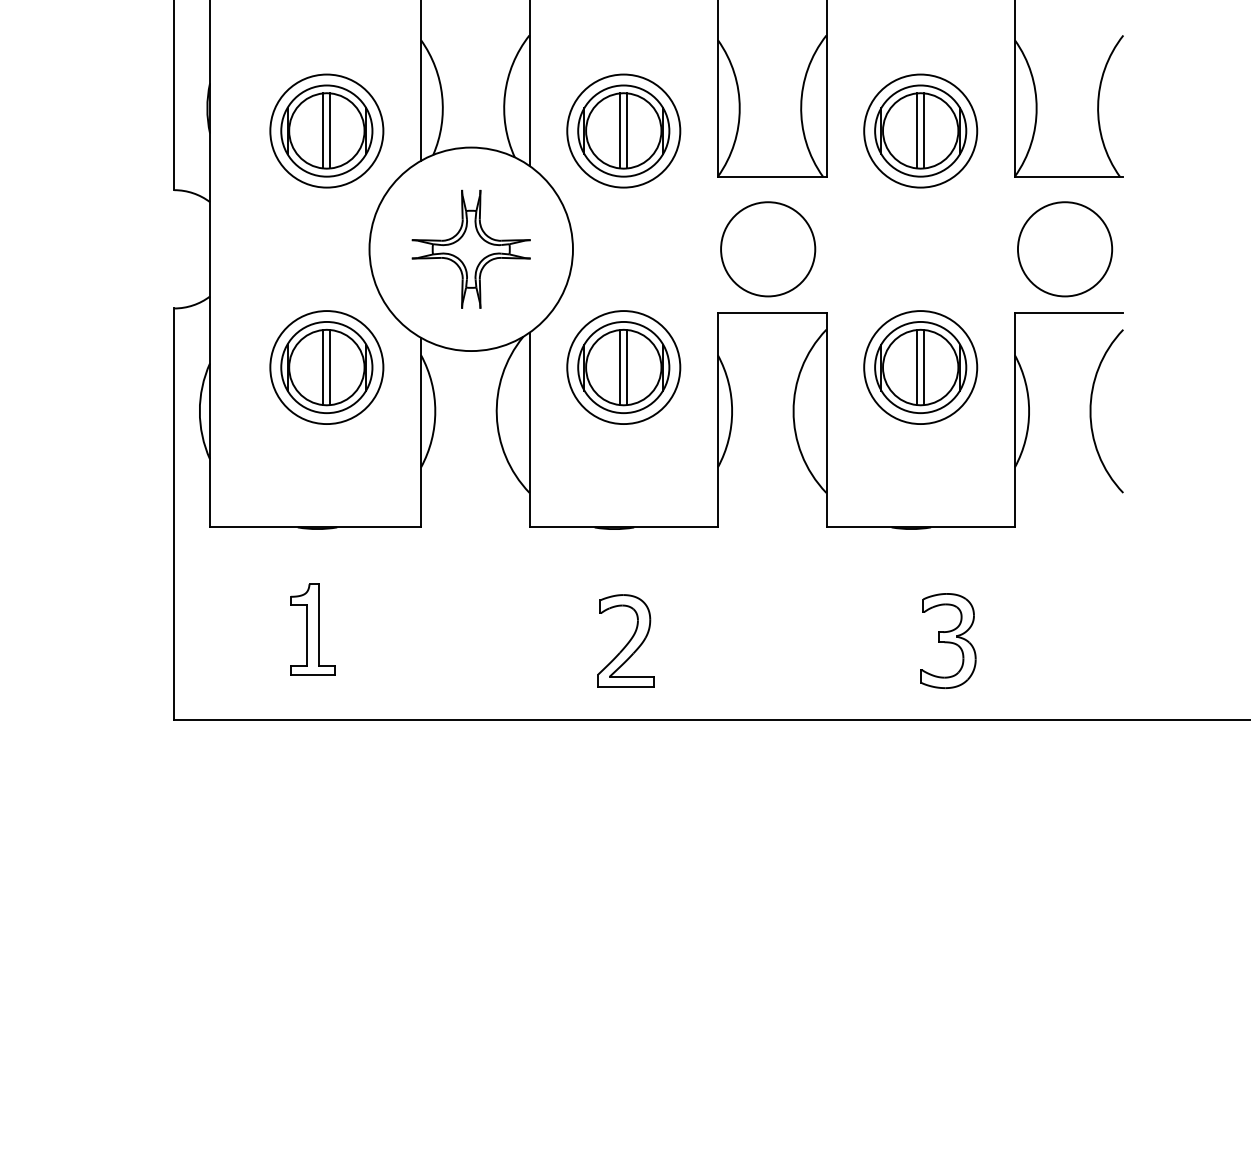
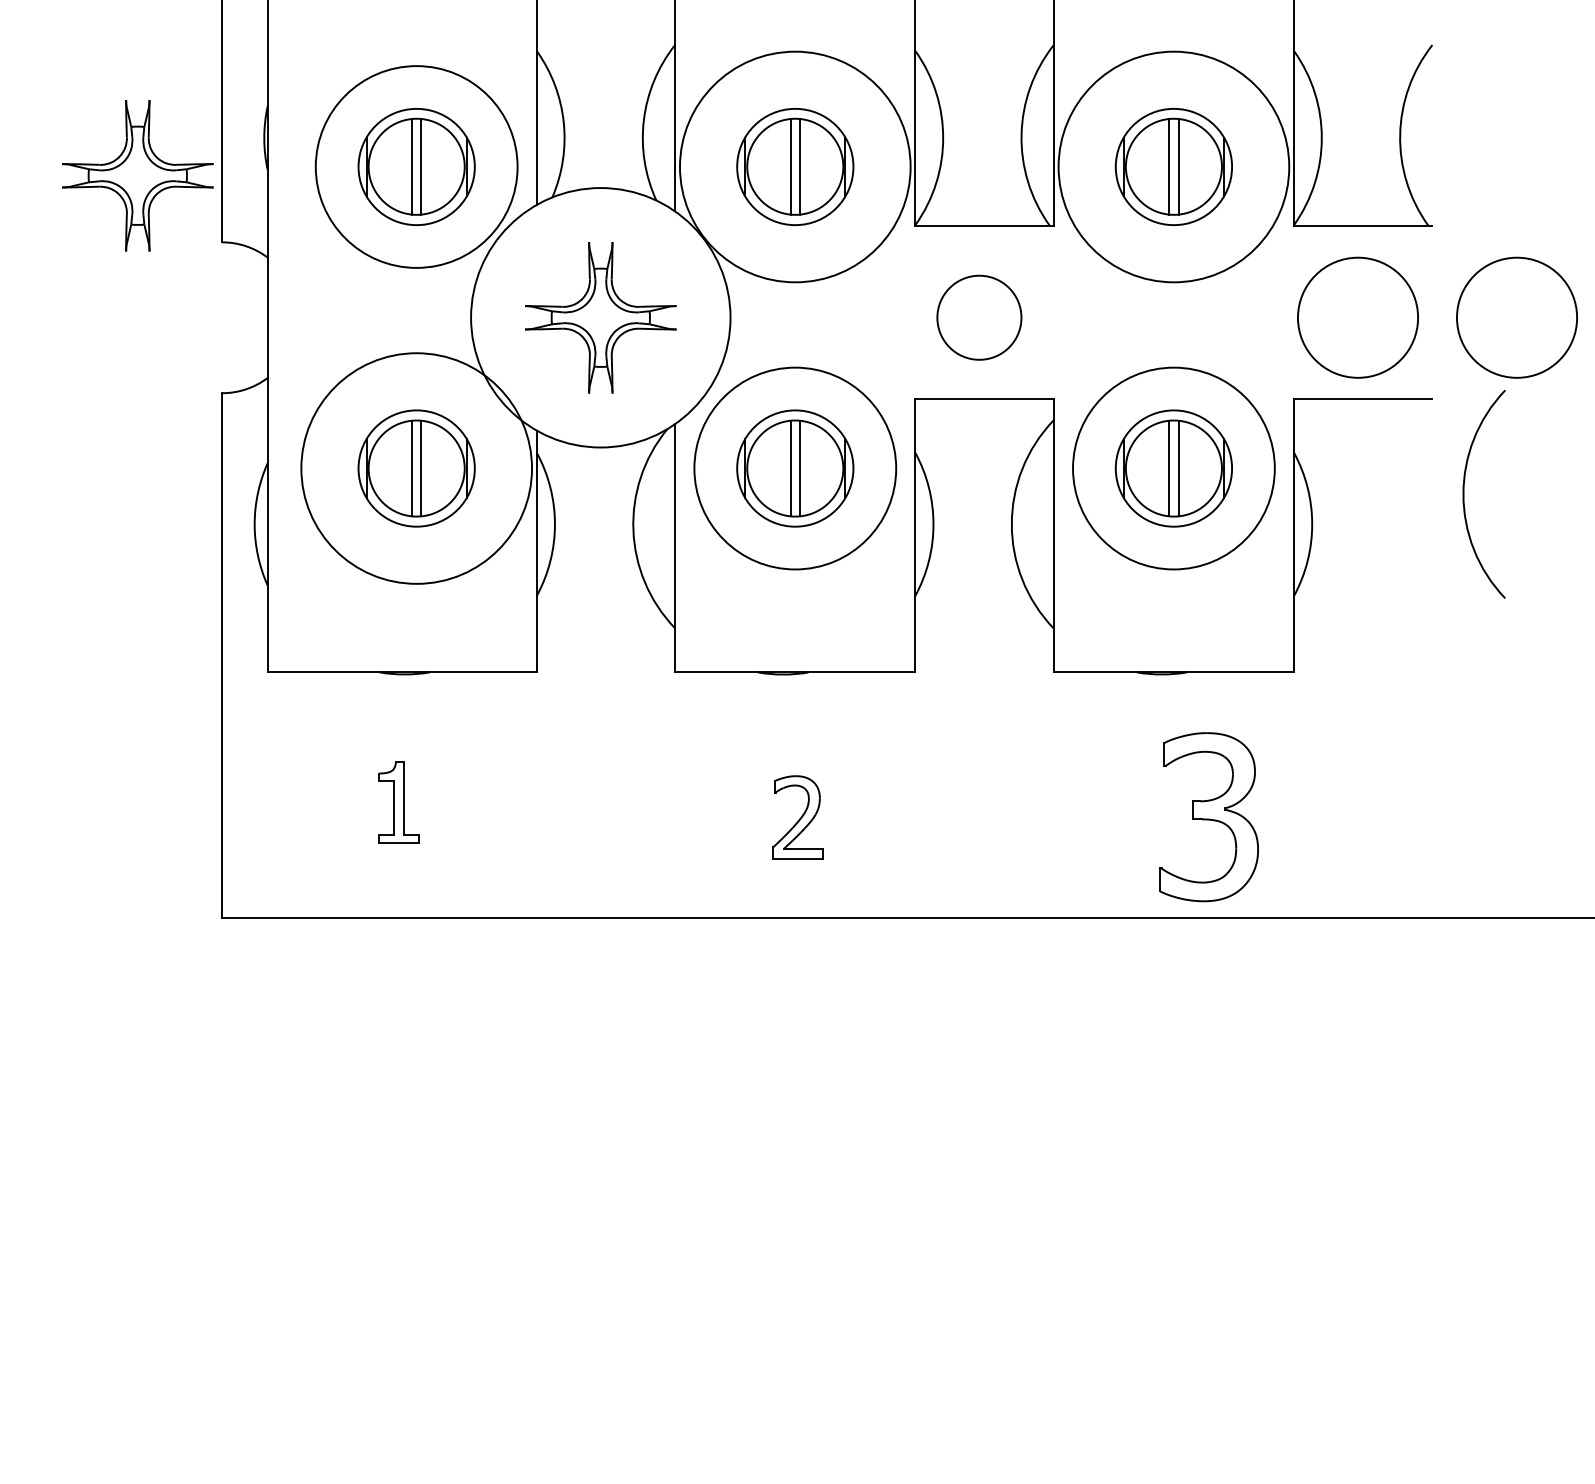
circle: (326, 130) -> (416, 166), size x1.4
circle: (623, 130) -> (795, 166), size x1.6
circle: (920, 130) -> (1173, 166), size x1.6
part: (107, 137) -> (137, 175), added
circle: (768, 249) -> (979, 317), size x0.7
circle: (1189, 249) -> (1516, 317), added
circle: (326, 367) -> (416, 468), size x1.6
circle: (623, 367) -> (795, 468), size x1.4
circle: (920, 367) -> (1173, 468), size x1.4
arc: (1091, 410) -> (1464, 493), moved
part: (312, 629) -> (398, 802), size x0.7
part: (626, 640) -> (798, 816), size x0.7
part: (947, 641) -> (1208, 817), size x1.4

